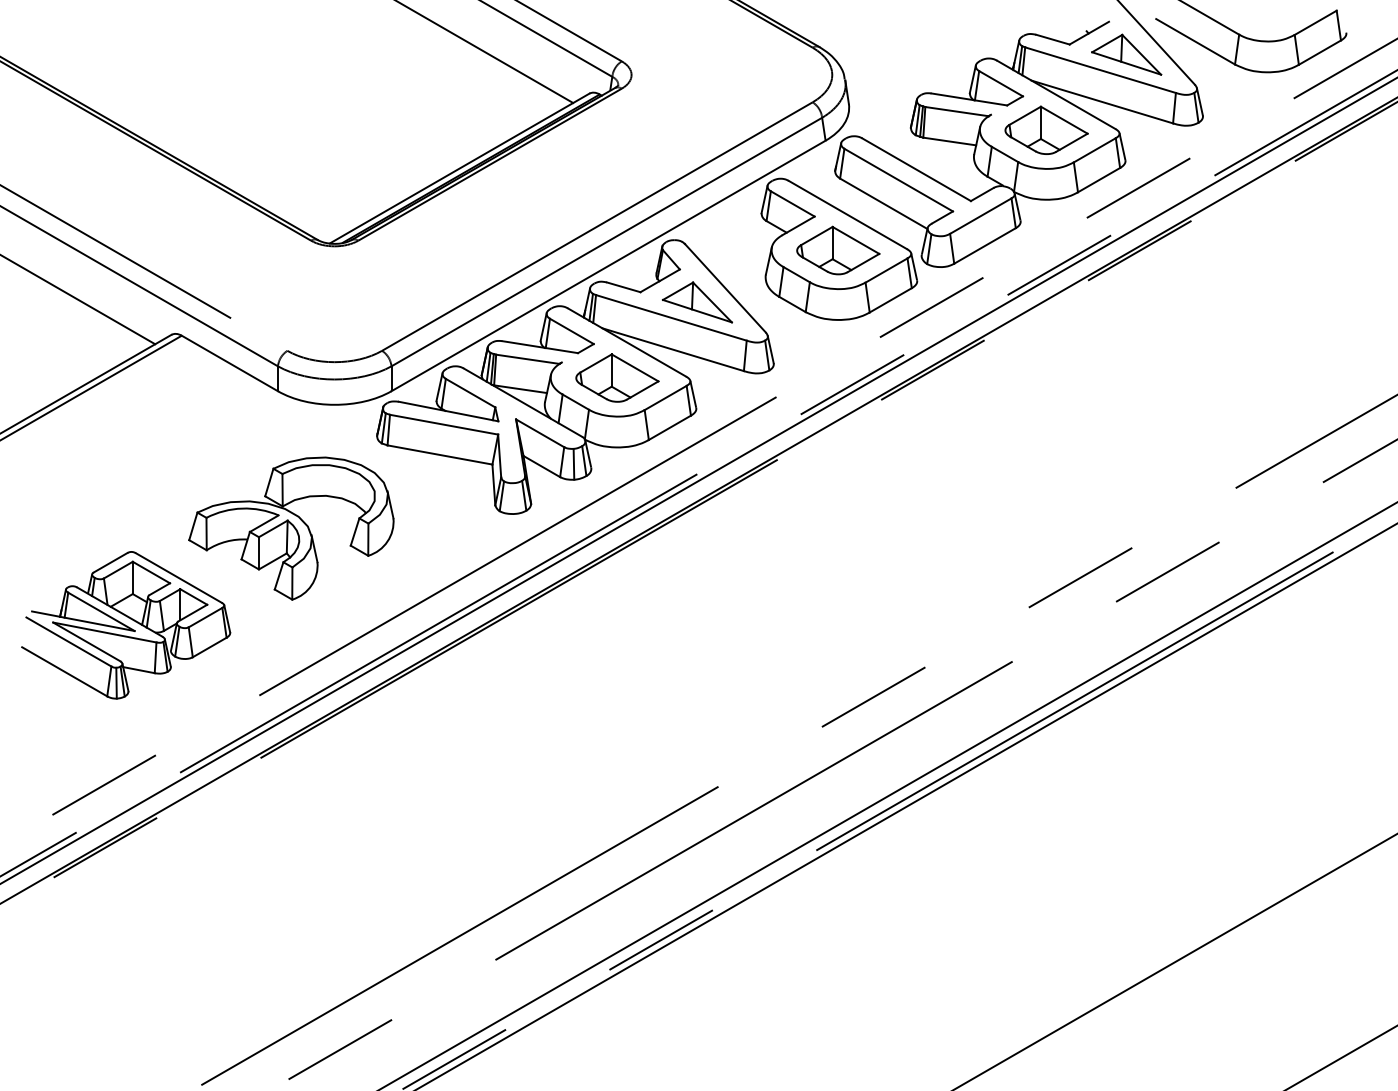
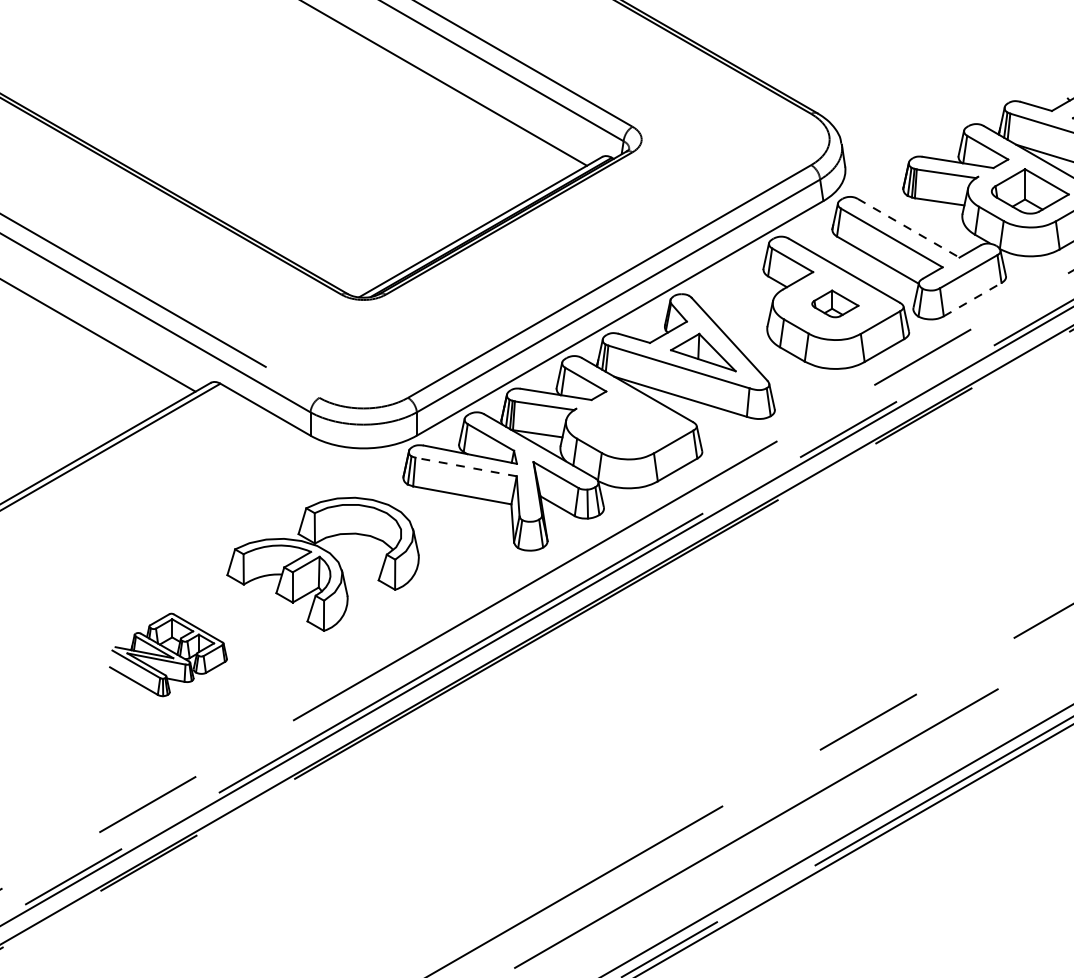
line: (916, 169) -> (908, 228), solid -> dashed
line: (985, 245) -> (973, 299), solid -> dashed
part: (838, 250) -> (835, 303), size x0.6
part: (617, 377) -> (628, 422), removed
line: (444, 424) -> (466, 466), solid -> dashed
part: (126, 625) -> (168, 655), size x0.6

